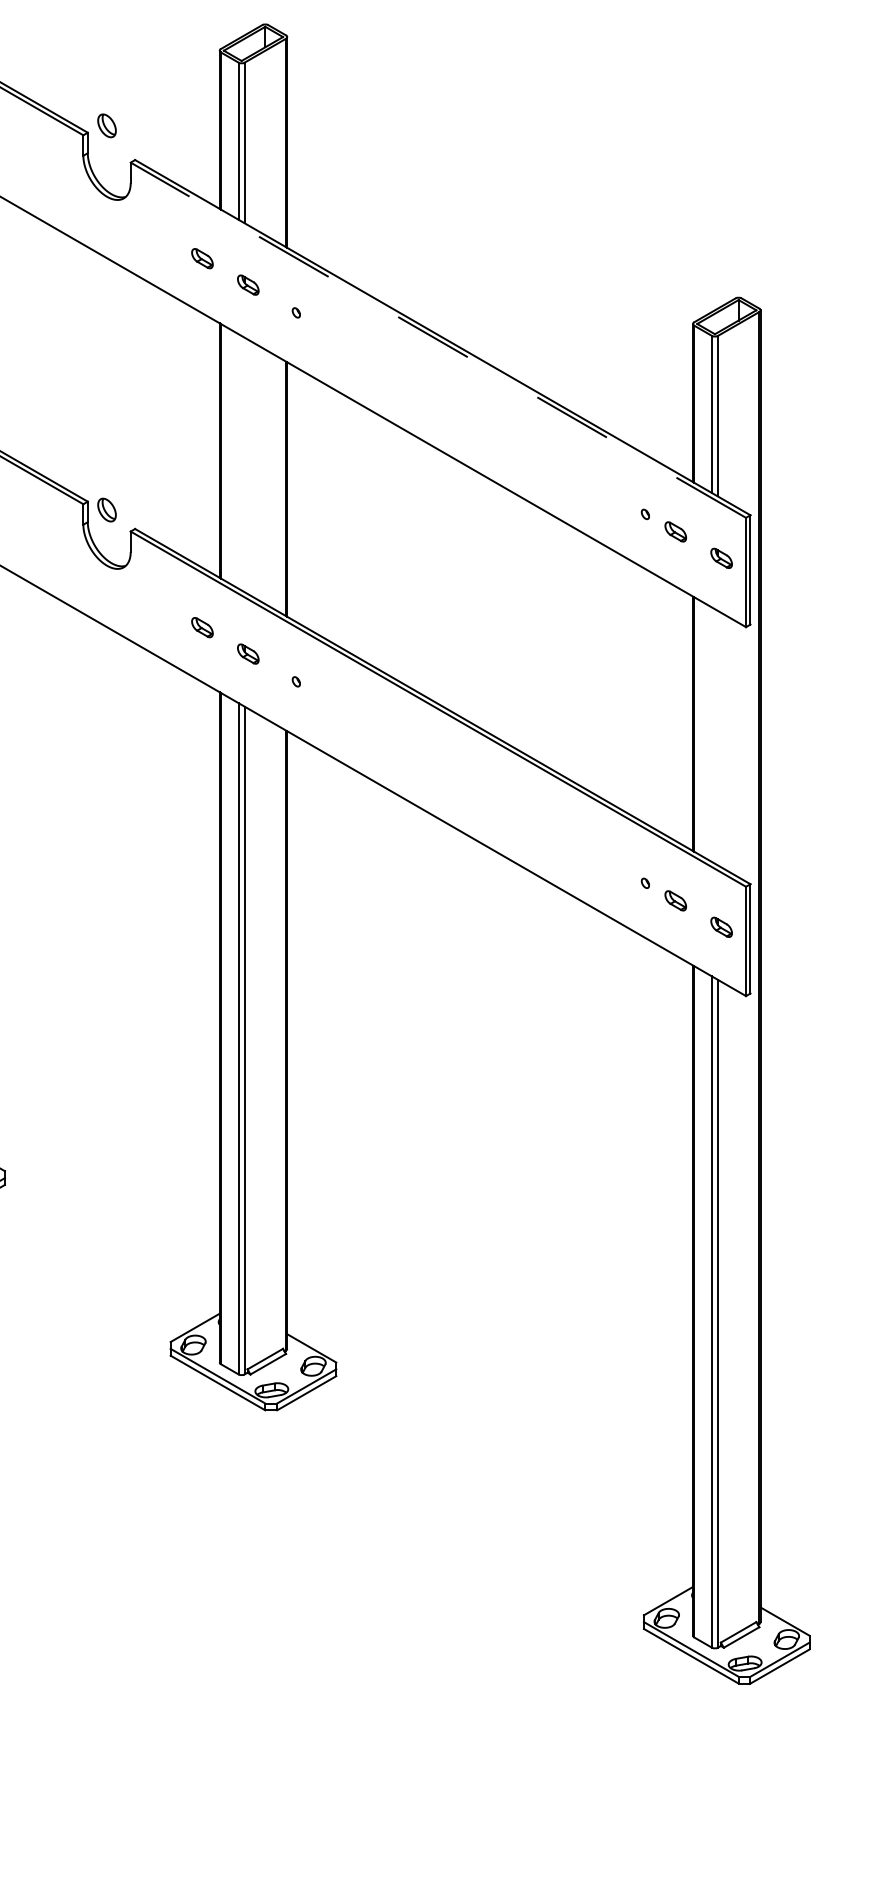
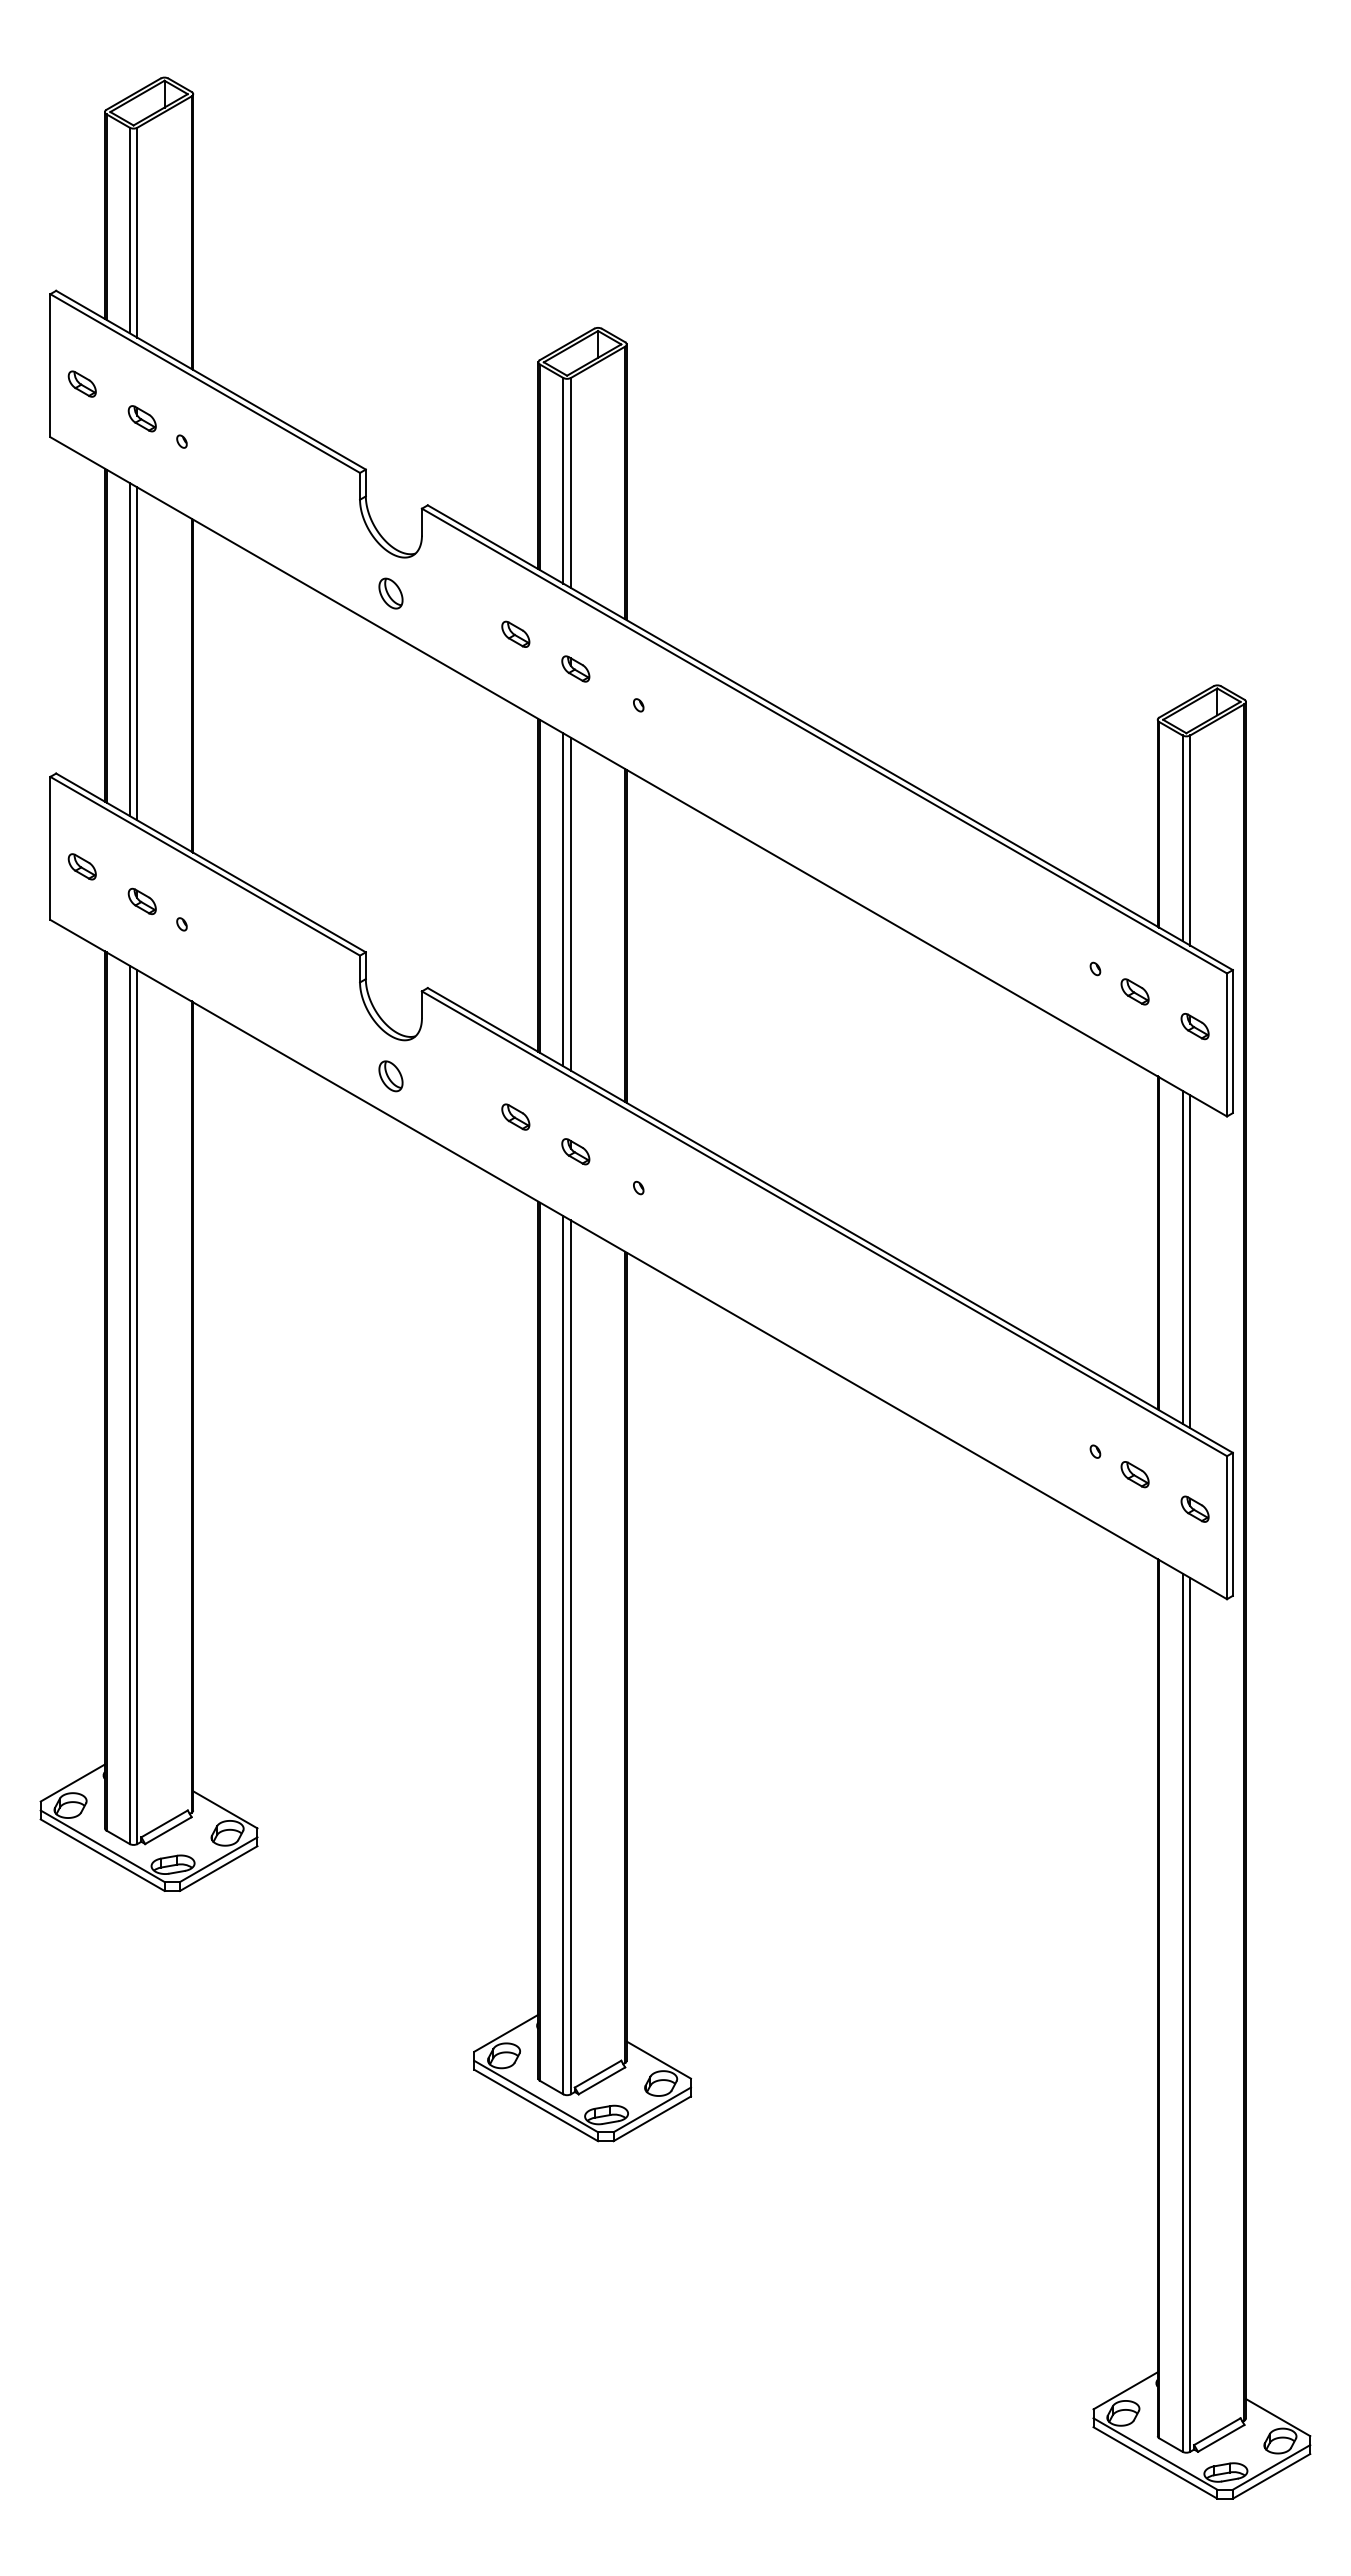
part: (106, 125) -> (390, 593), moved
line: (438, 340) -> (824, 741), dashed -> solid
line: (238, 461) -> (563, 899), added
line: (244, 464) -> (570, 903), added
part: (106, 510) -> (390, 1076), moved
line: (711, 734) -> (1182, 1256), added
line: (718, 737) -> (1190, 1261), added

